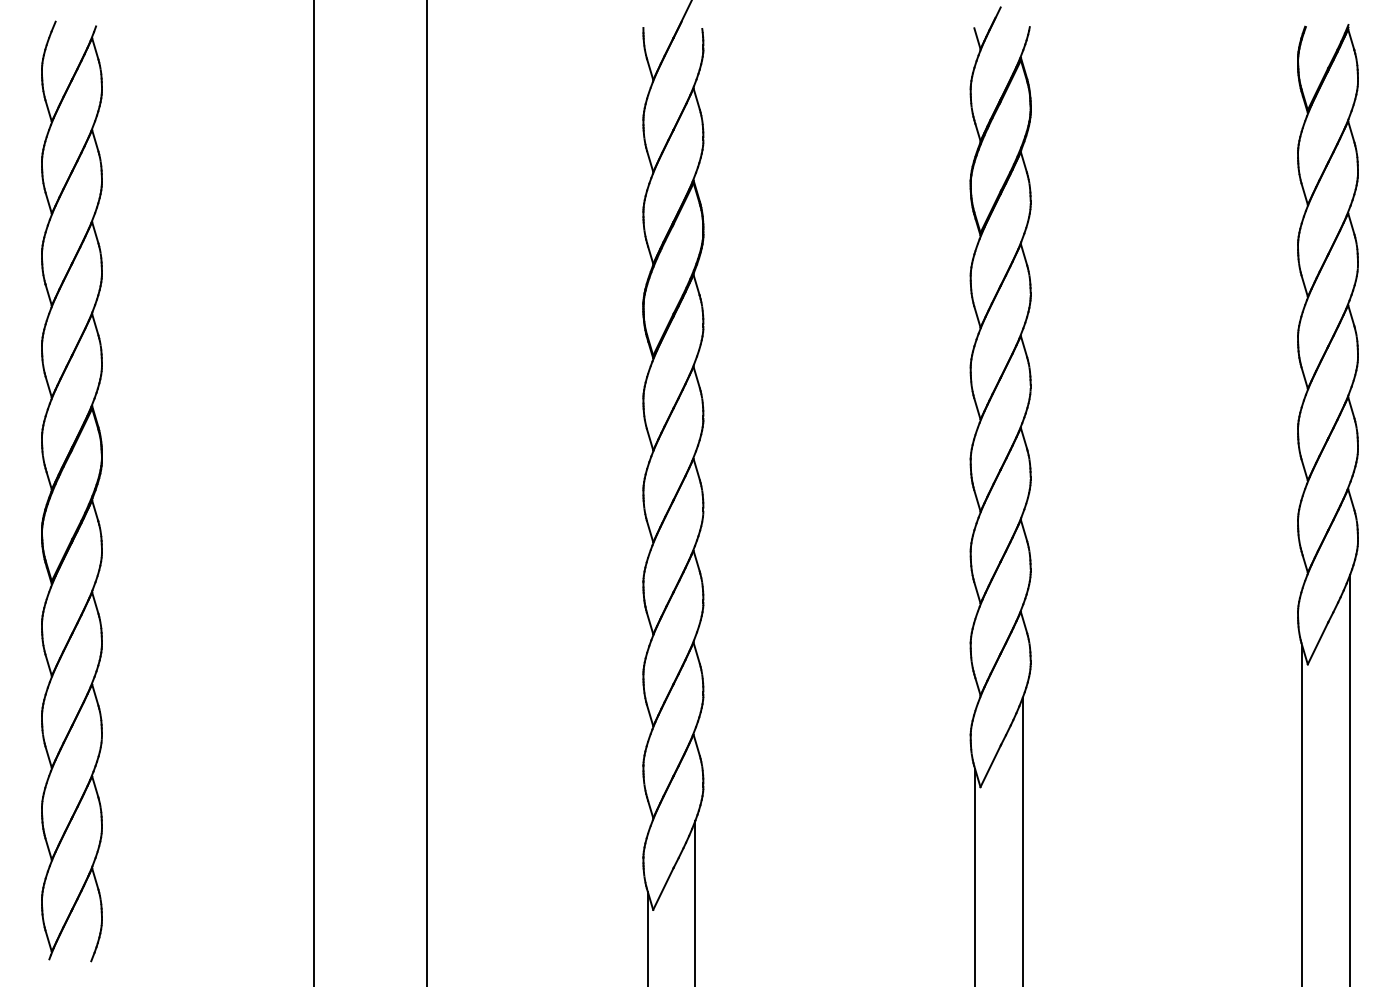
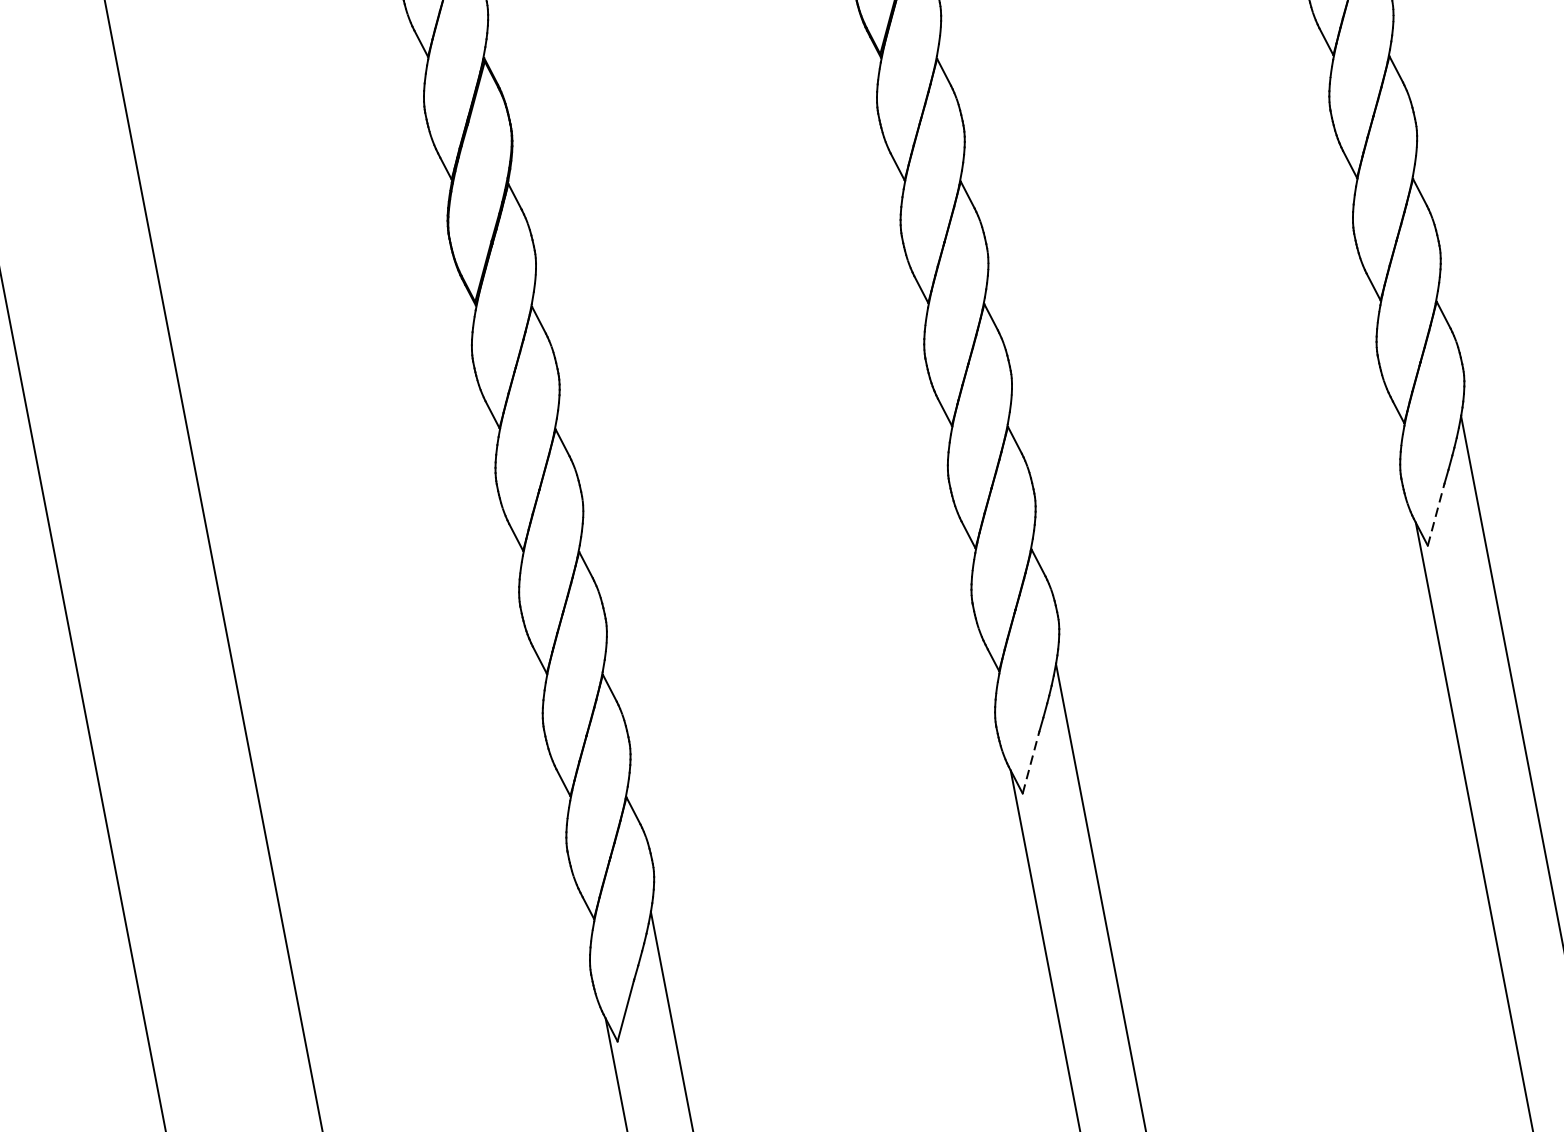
line: (1318, 643) -> (1436, 515), solid -> dashed
line: (990, 765) -> (1030, 762), solid -> dashed

